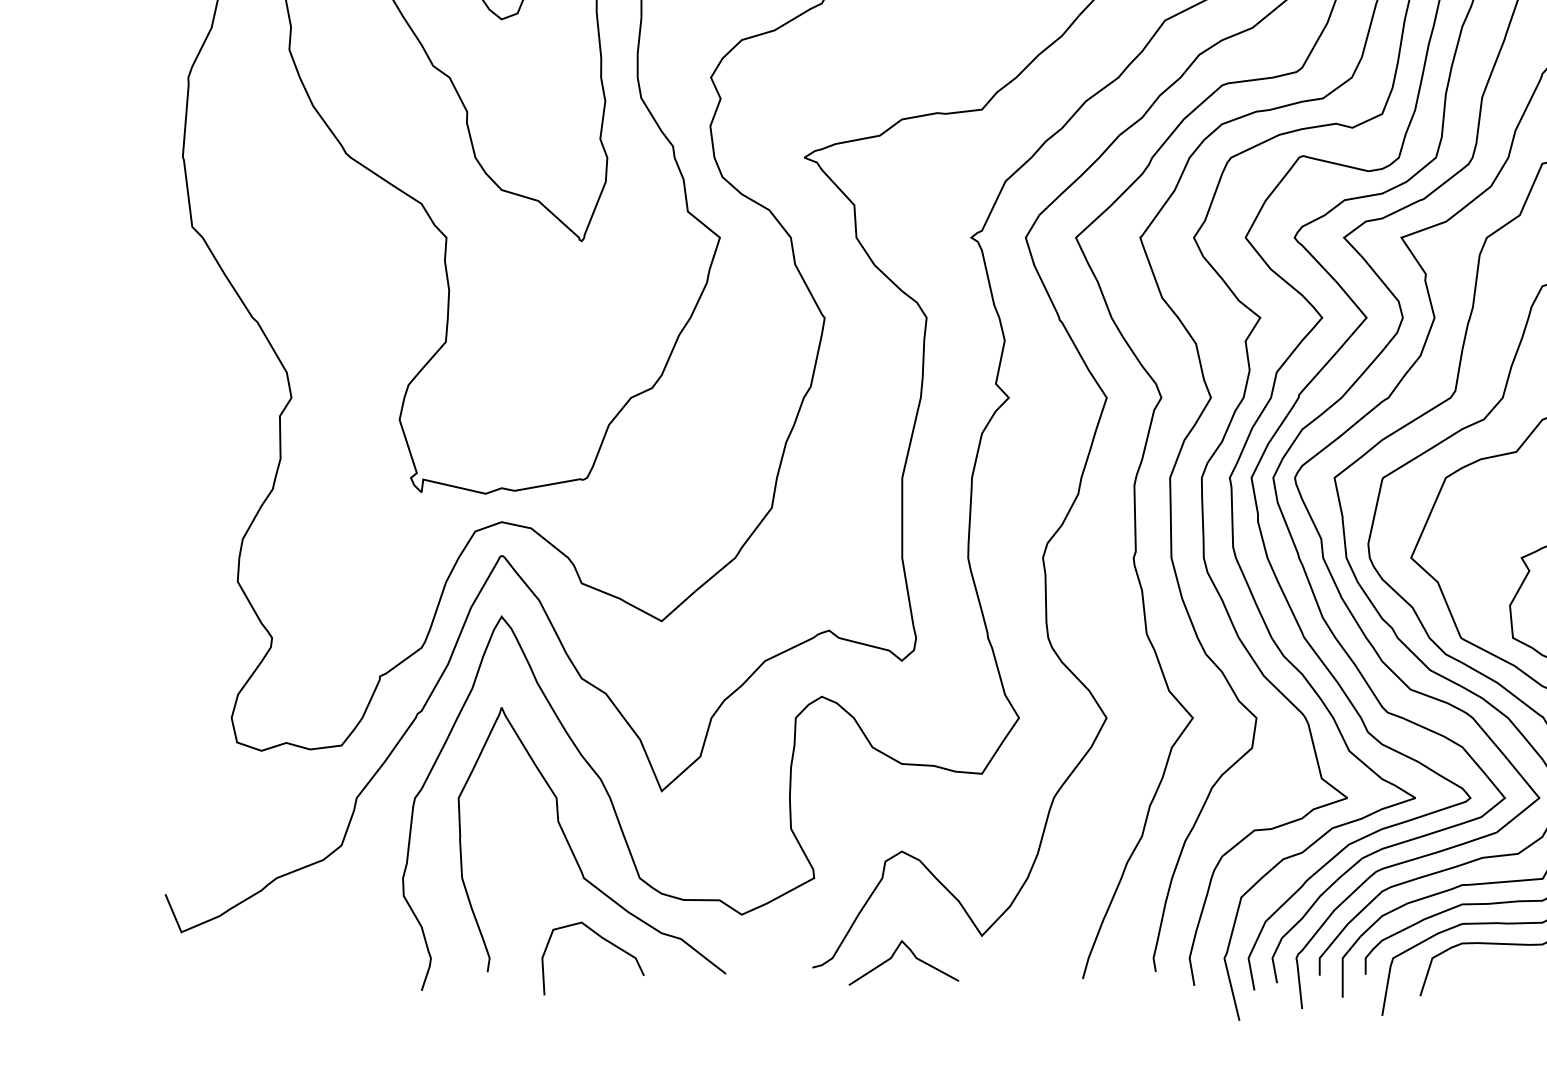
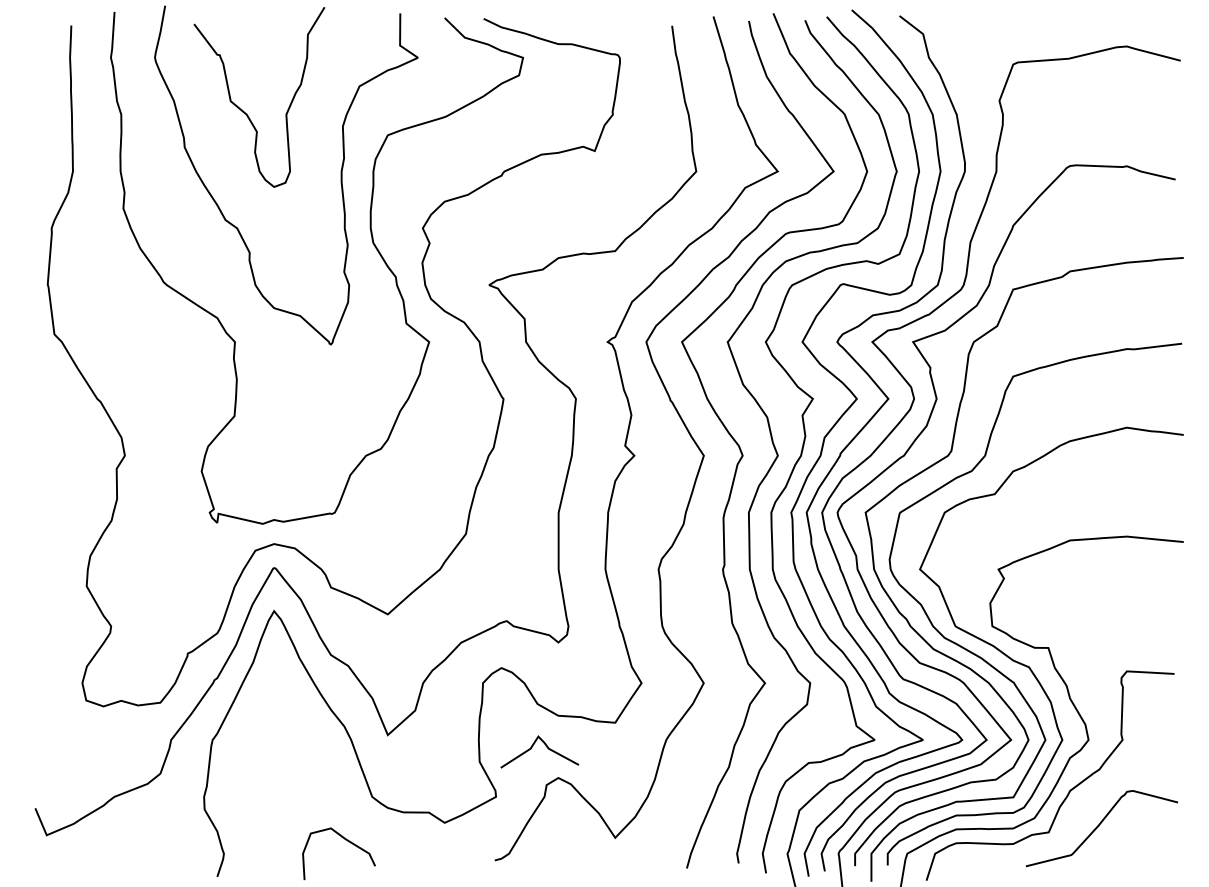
curve: (572, 848) -> (324, 775), removed
curve: (895, 955) -> (533, 746), moved

